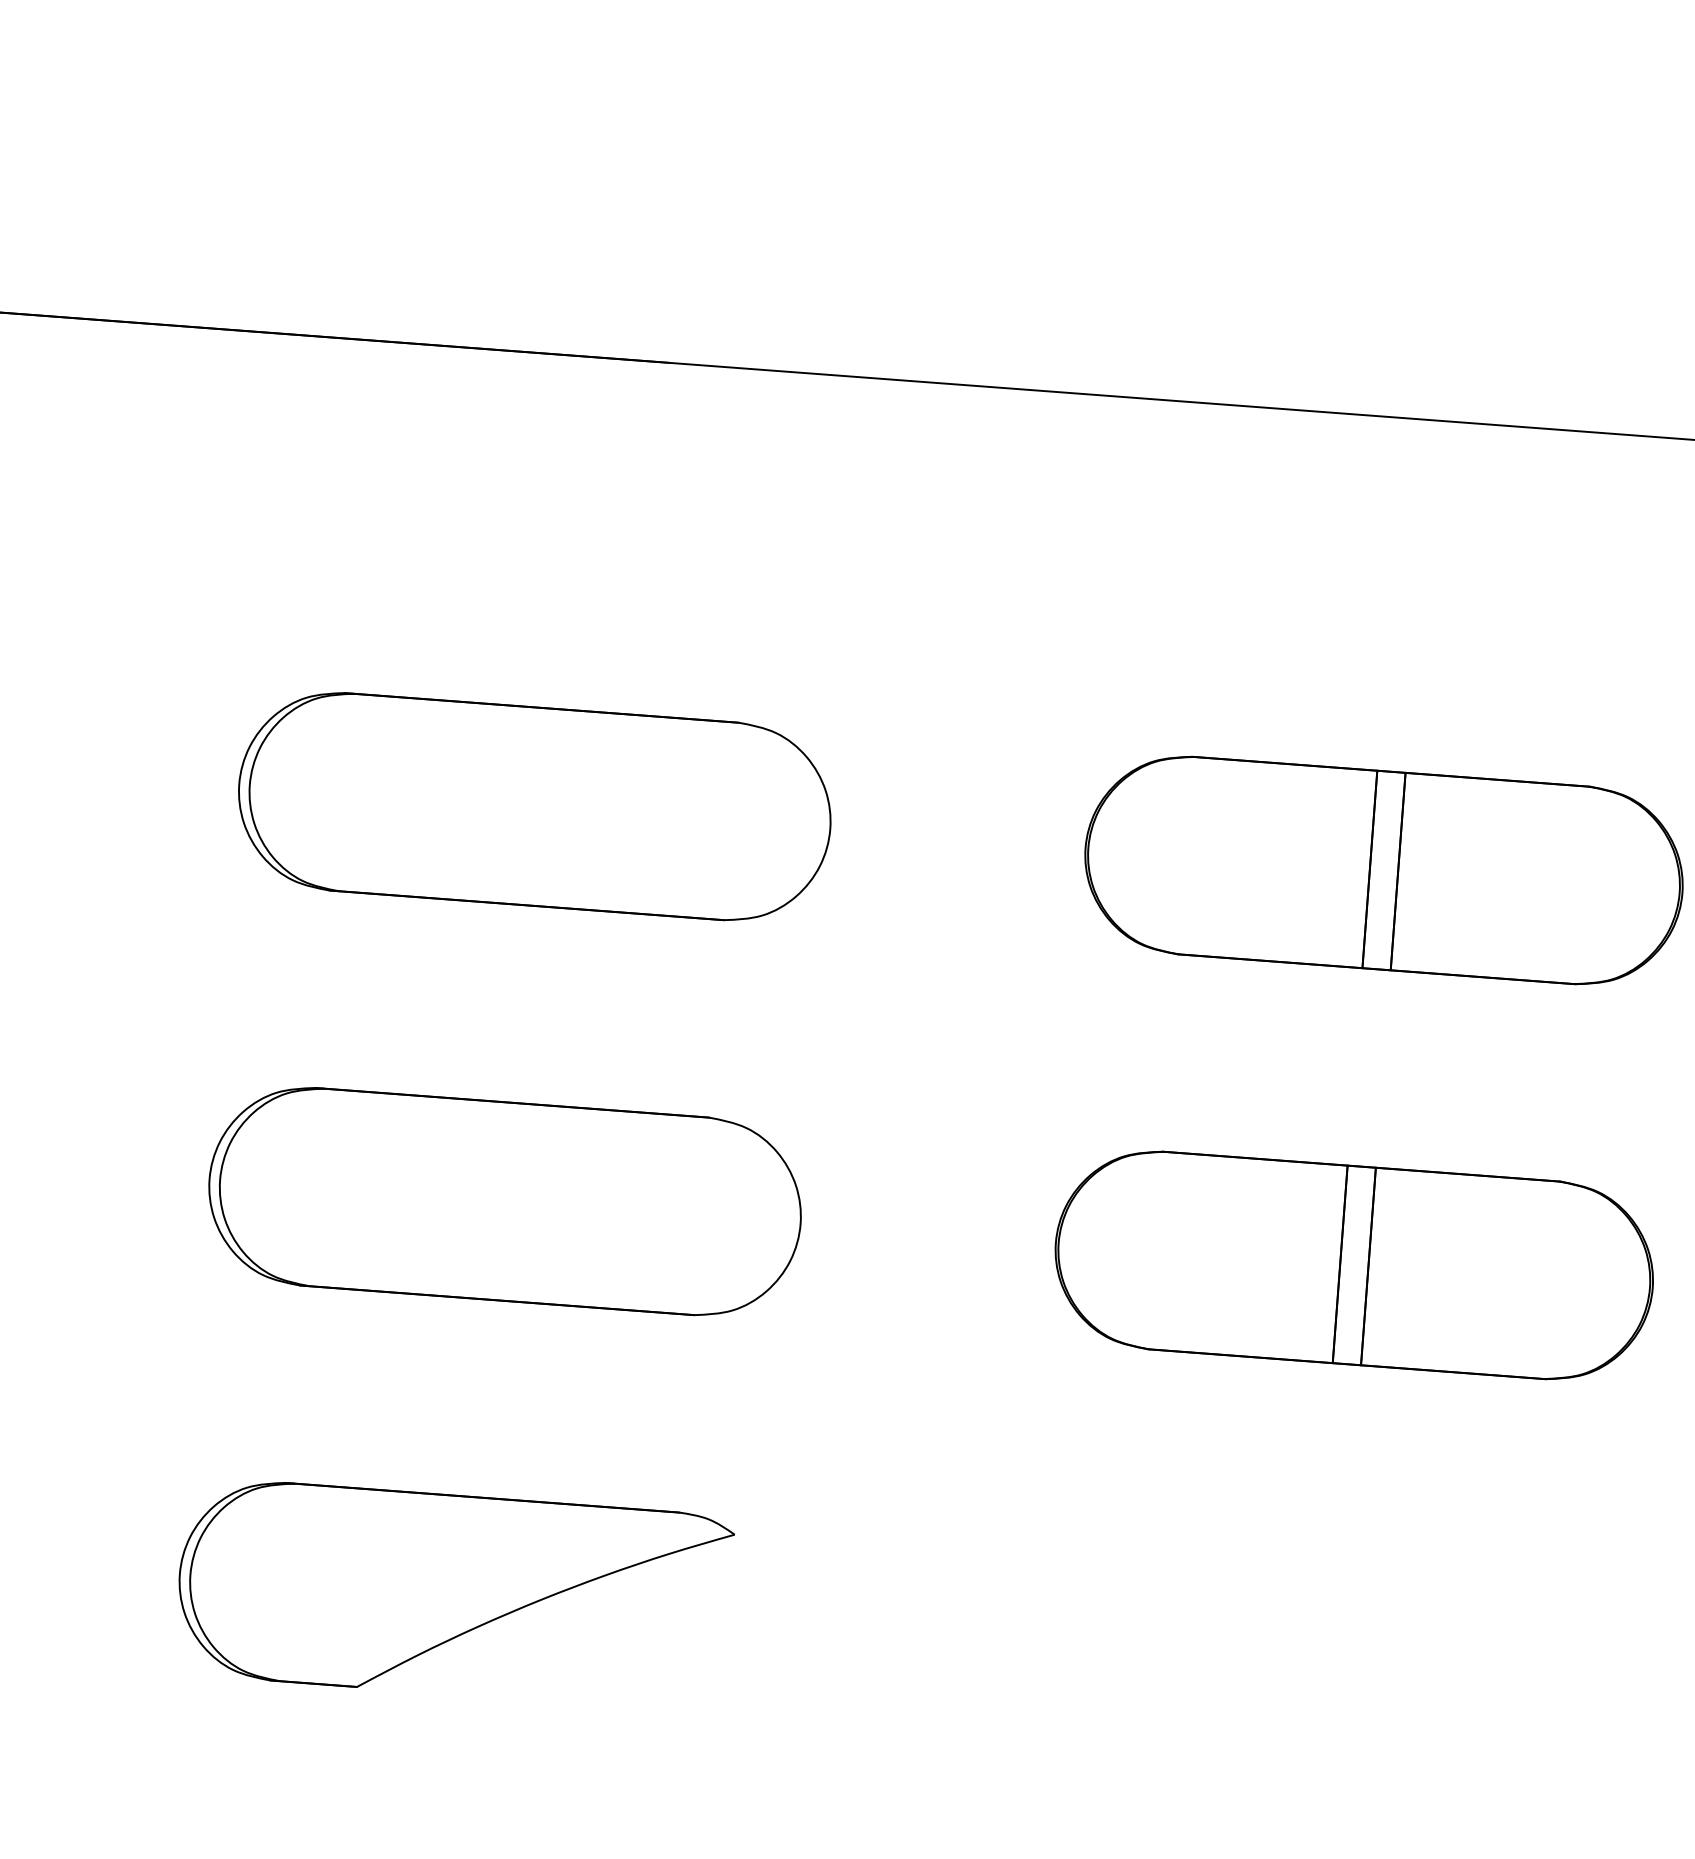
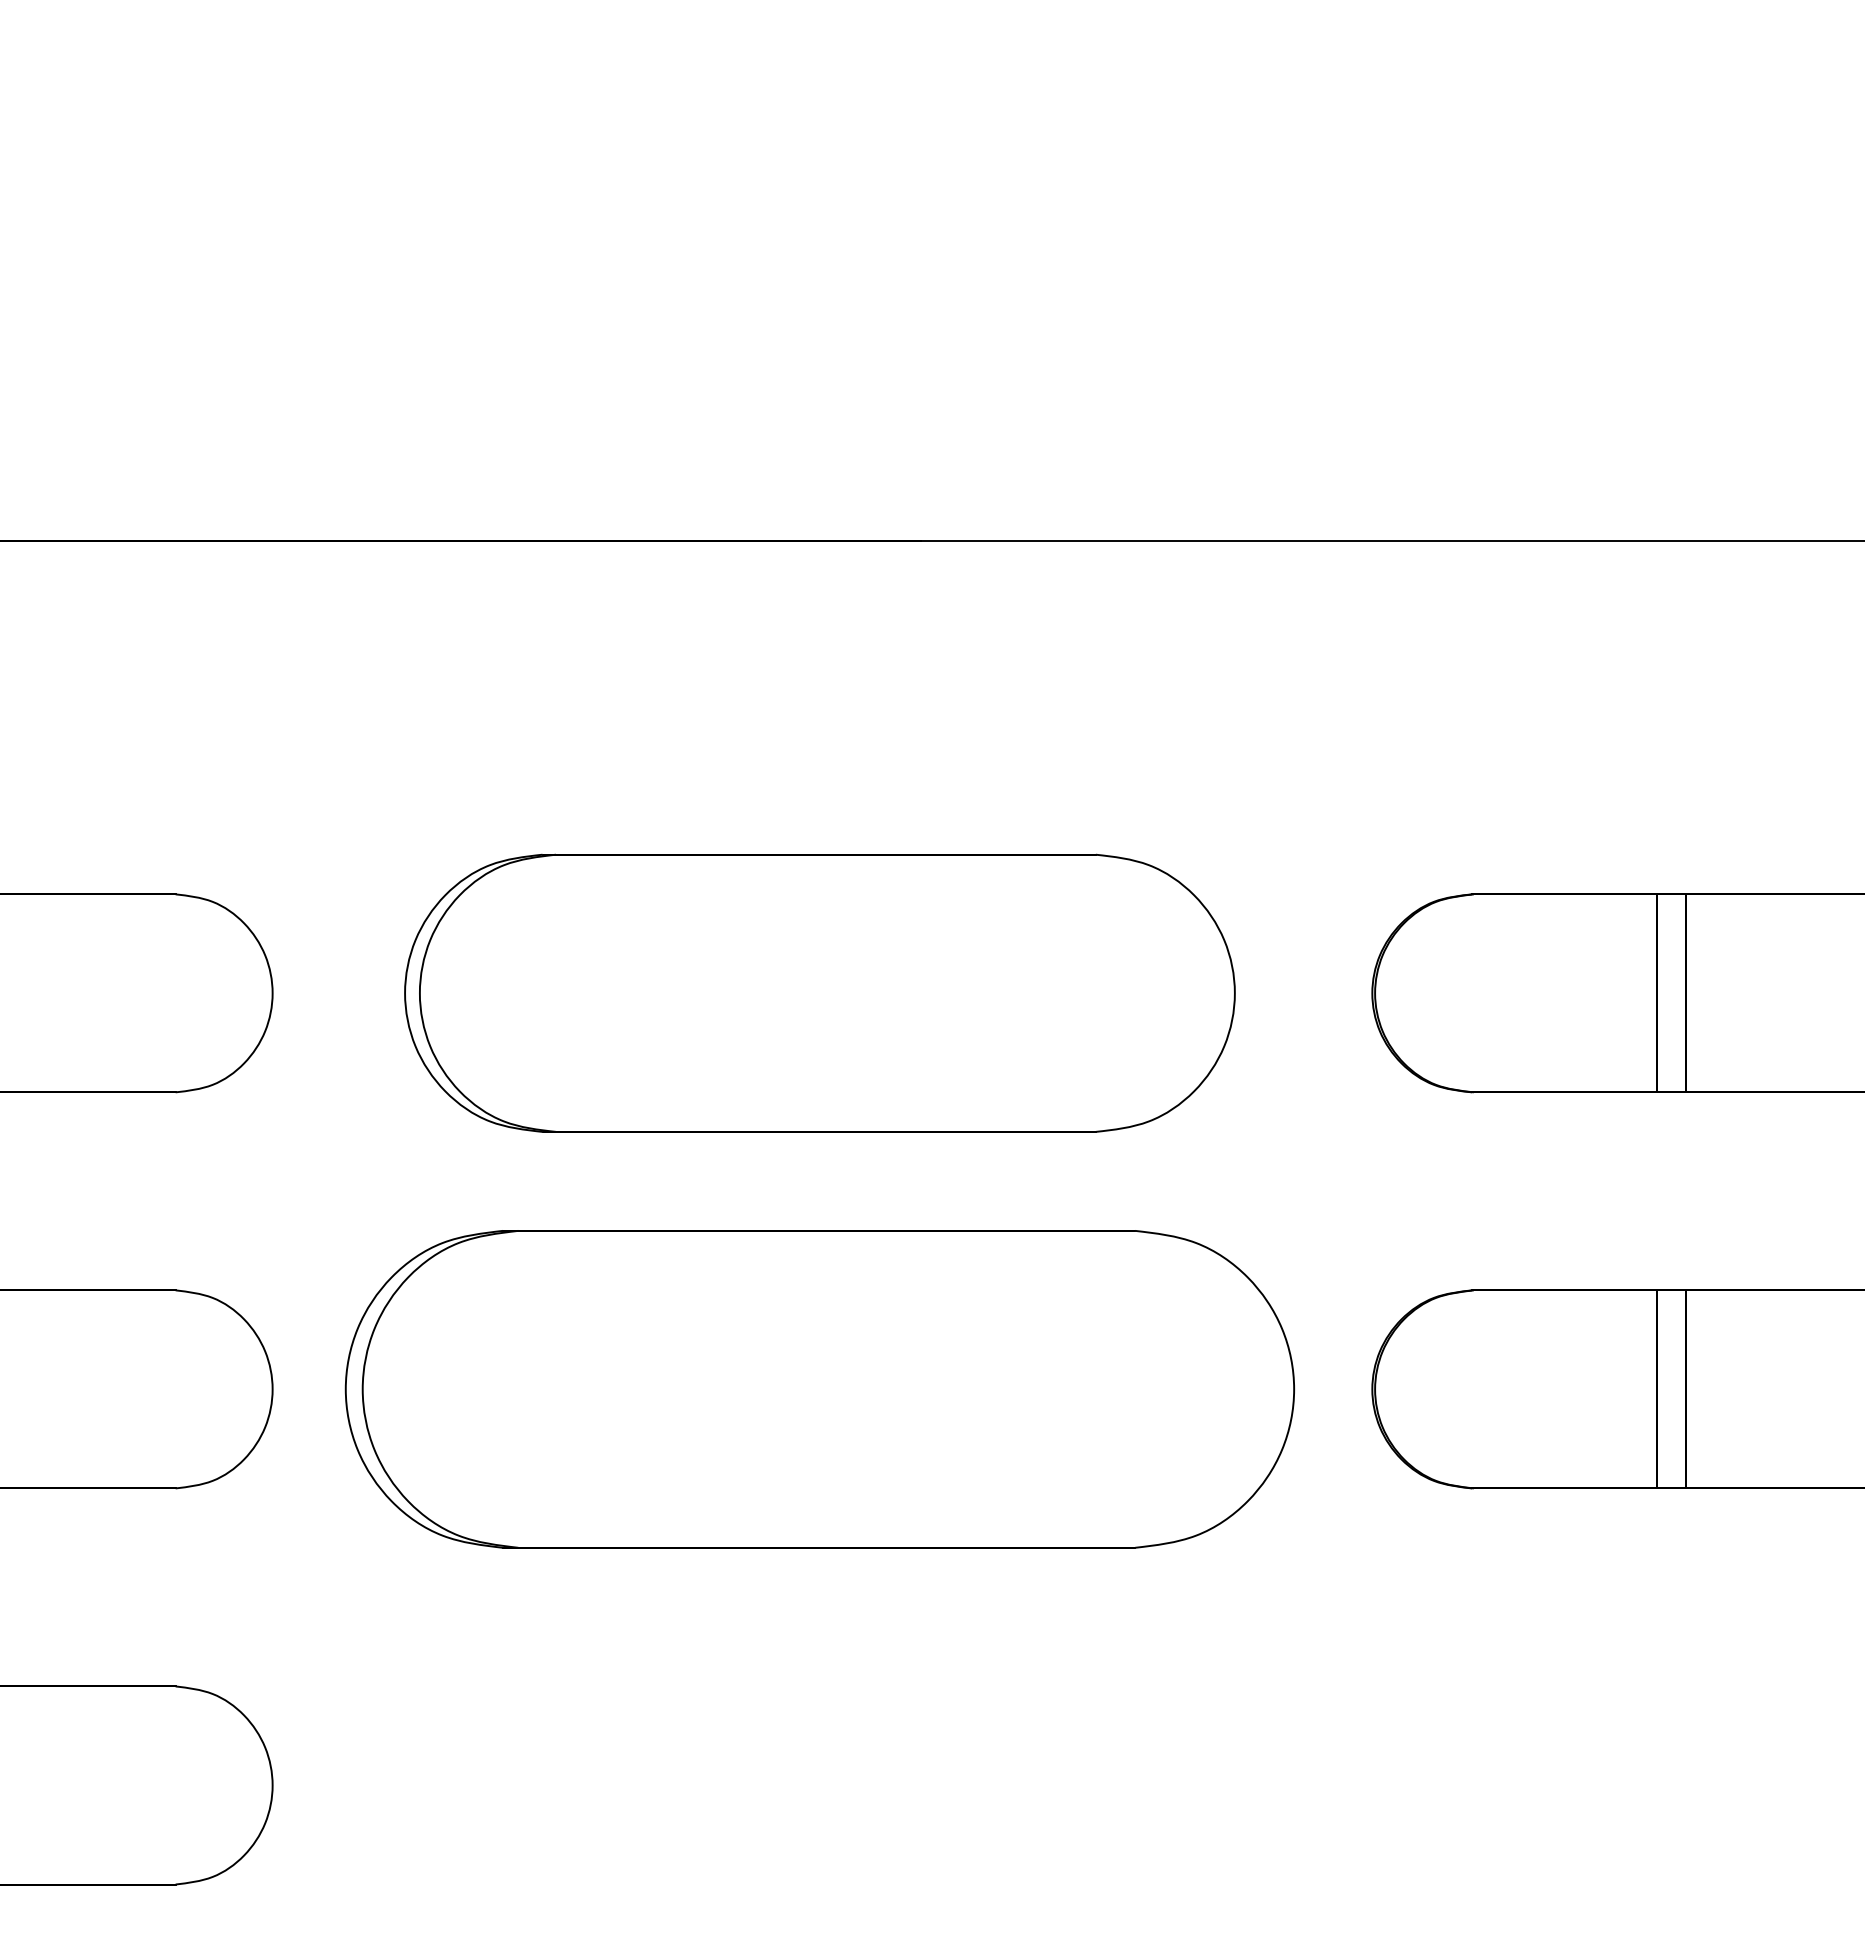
part: (534, 806) -> (819, 993), size x1.4
part: (504, 1201) -> (819, 1389), size x1.6
part: (453, 1594) -> (798, 1785), removed

